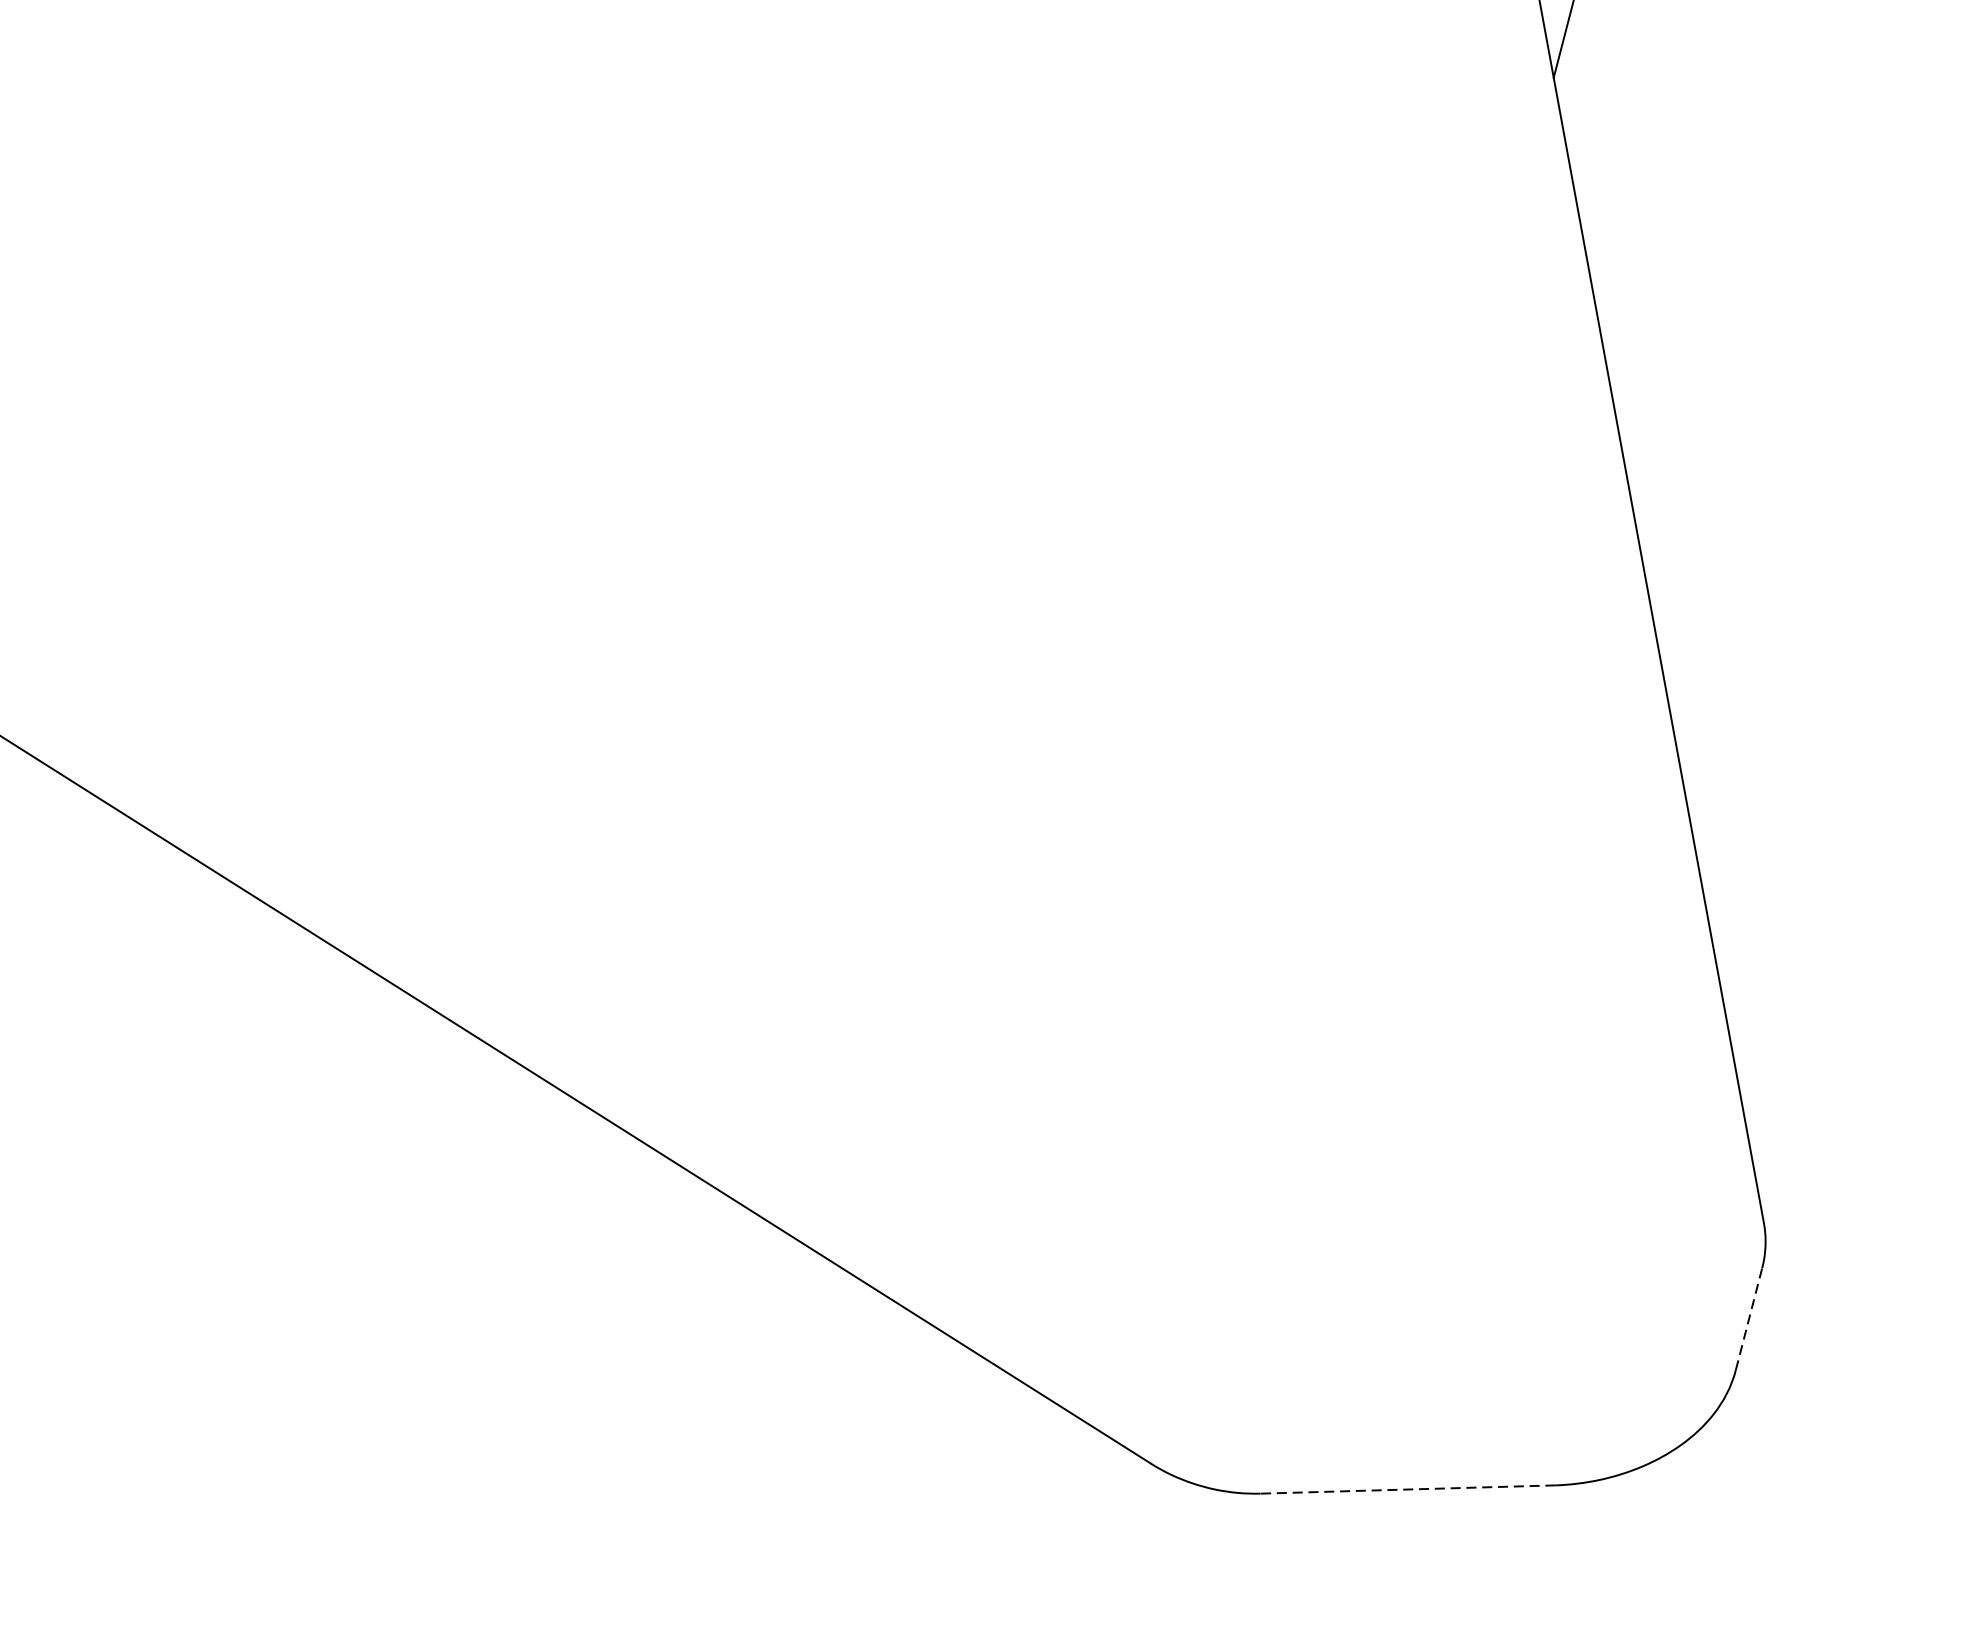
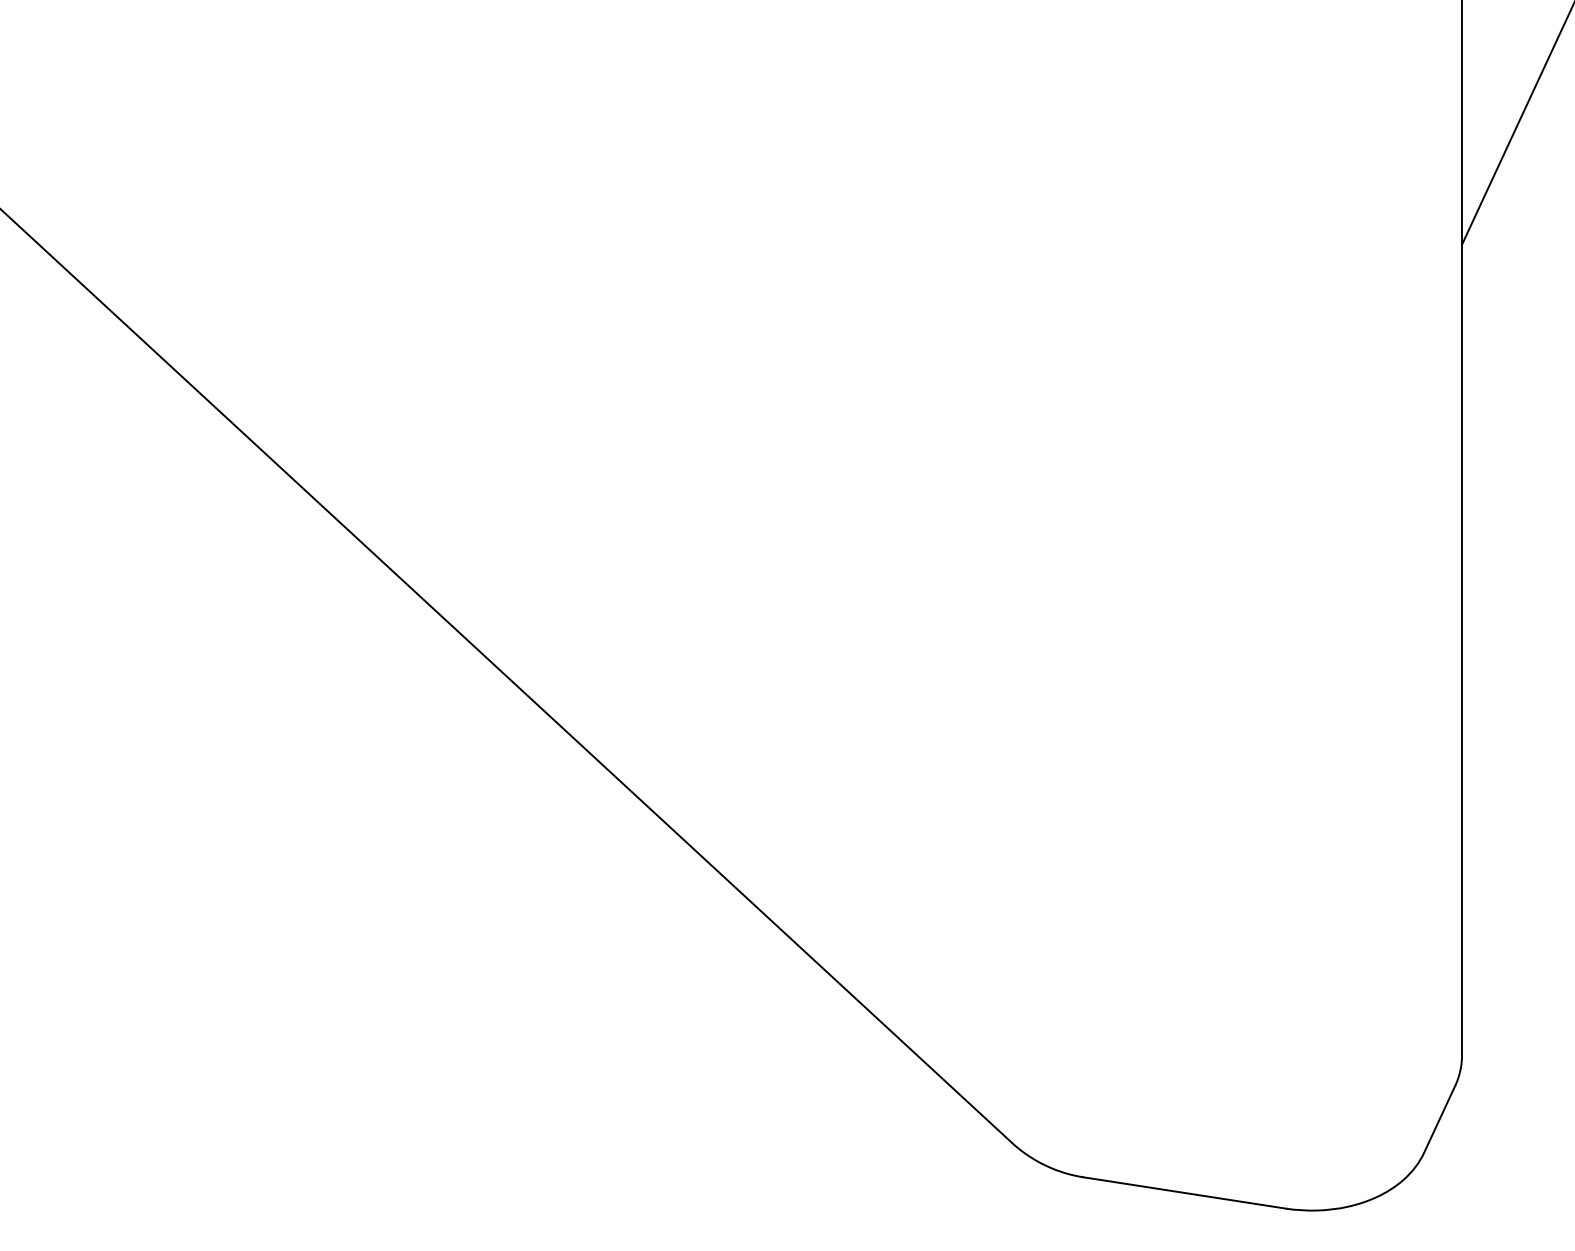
line: (1748, 1319) -> (1439, 1119), dashed -> solid
line: (1407, 1488) -> (1184, 1192), dashed -> solid

